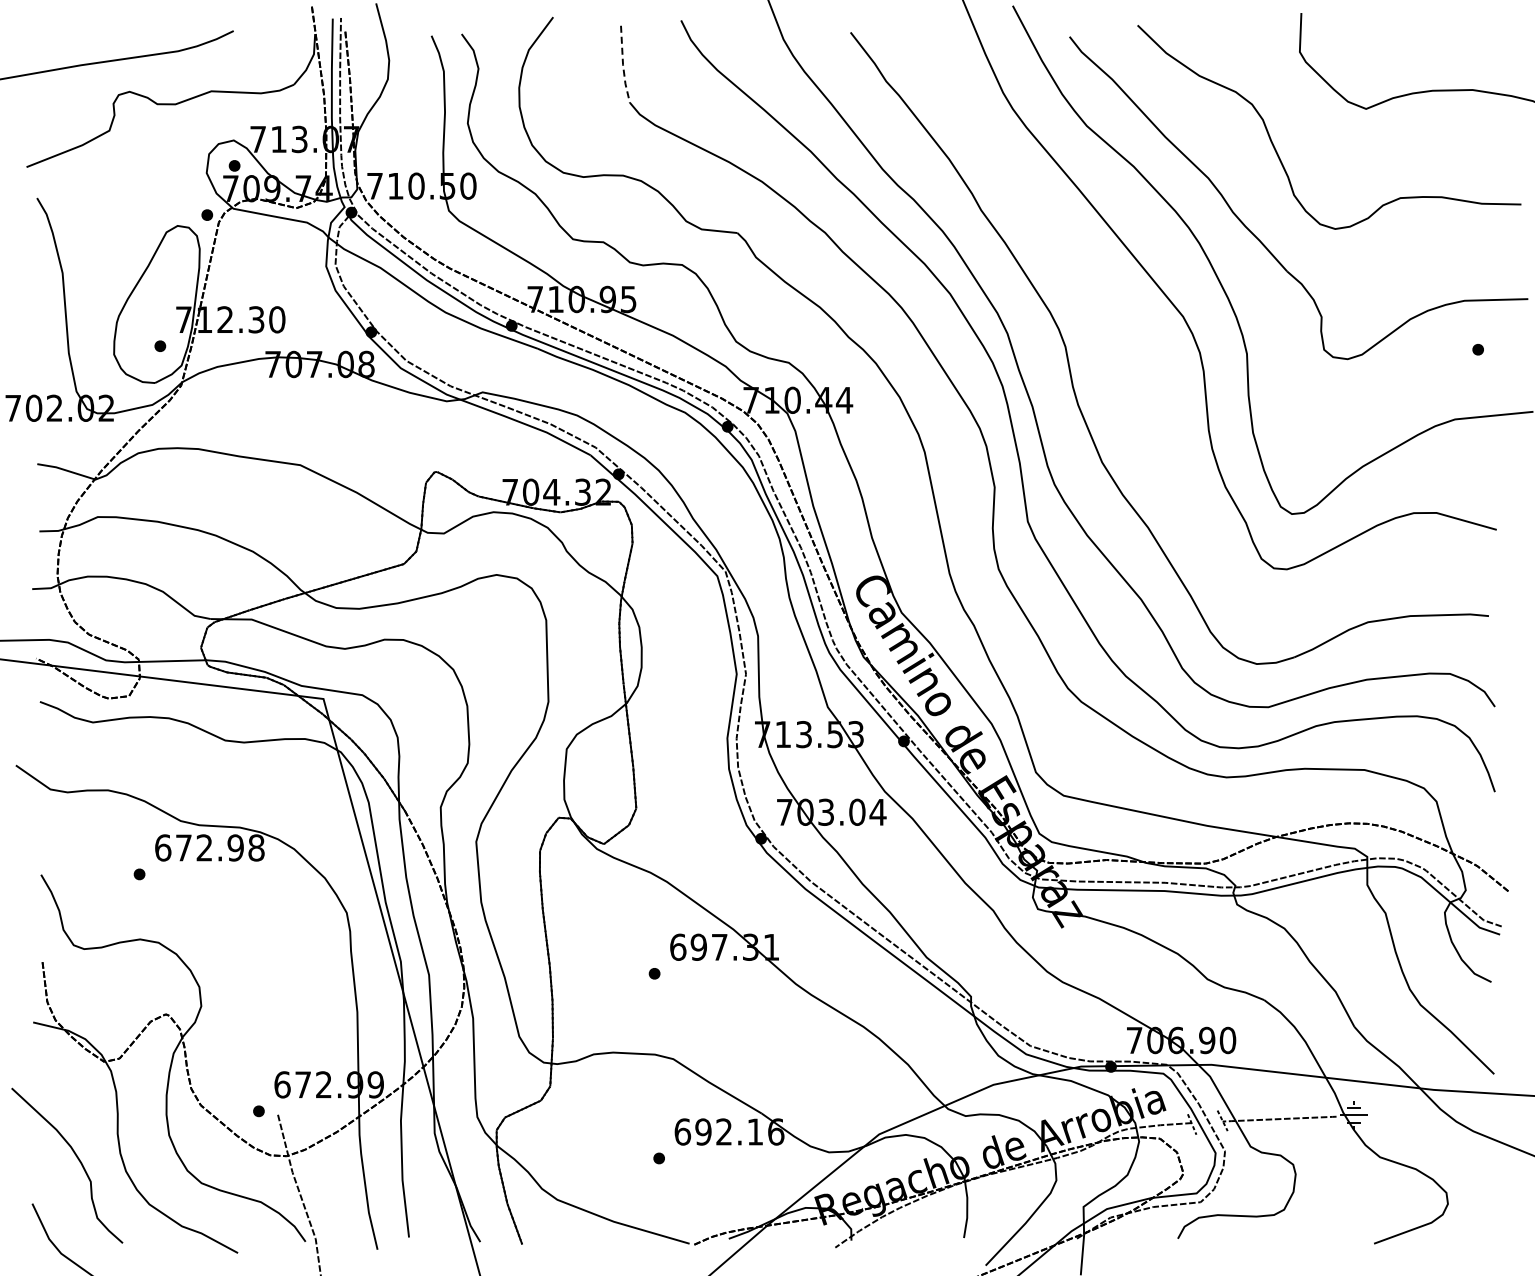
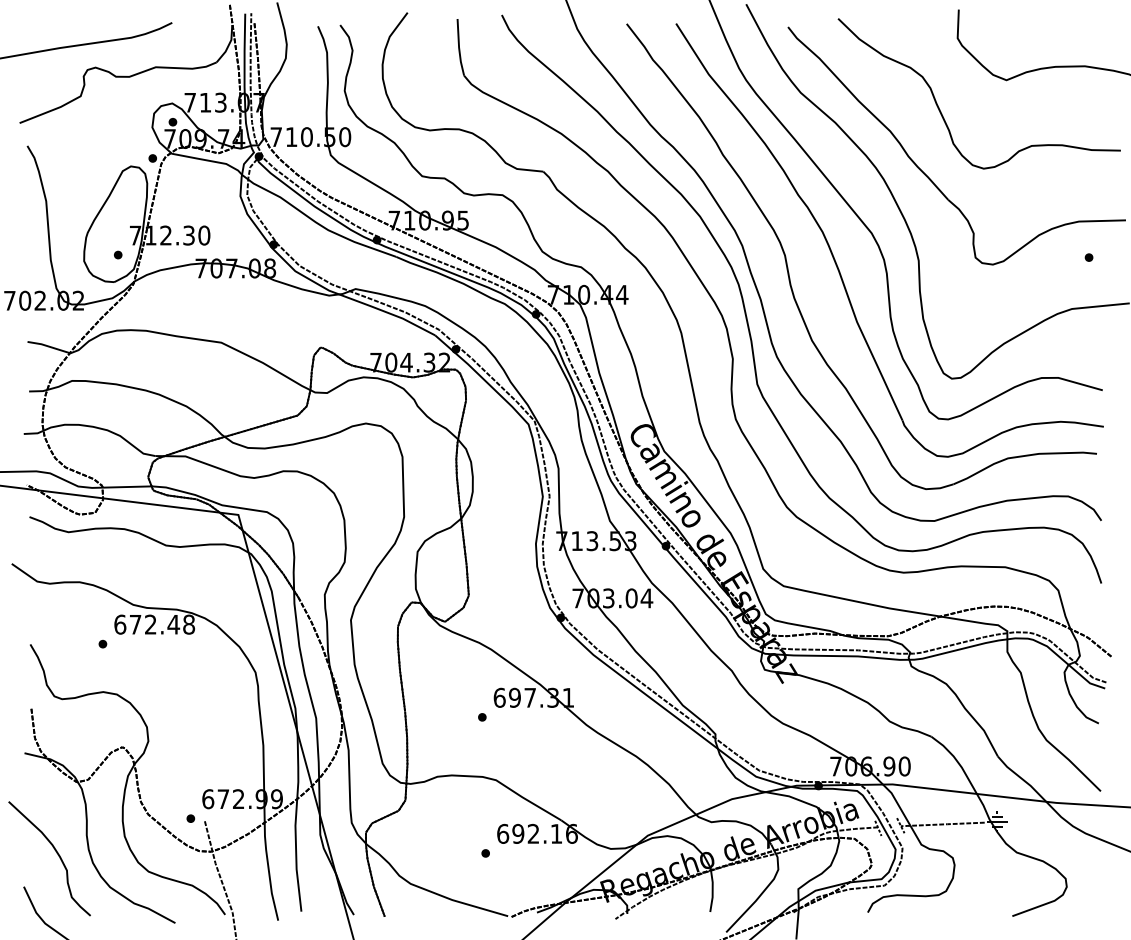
line: (623, 64) -> (459, 47), dashed -> solid
part: (1135, 356) -> (836, 262), added
text: (235, 847) -> (173, 624), 672.98 -> 672.48

